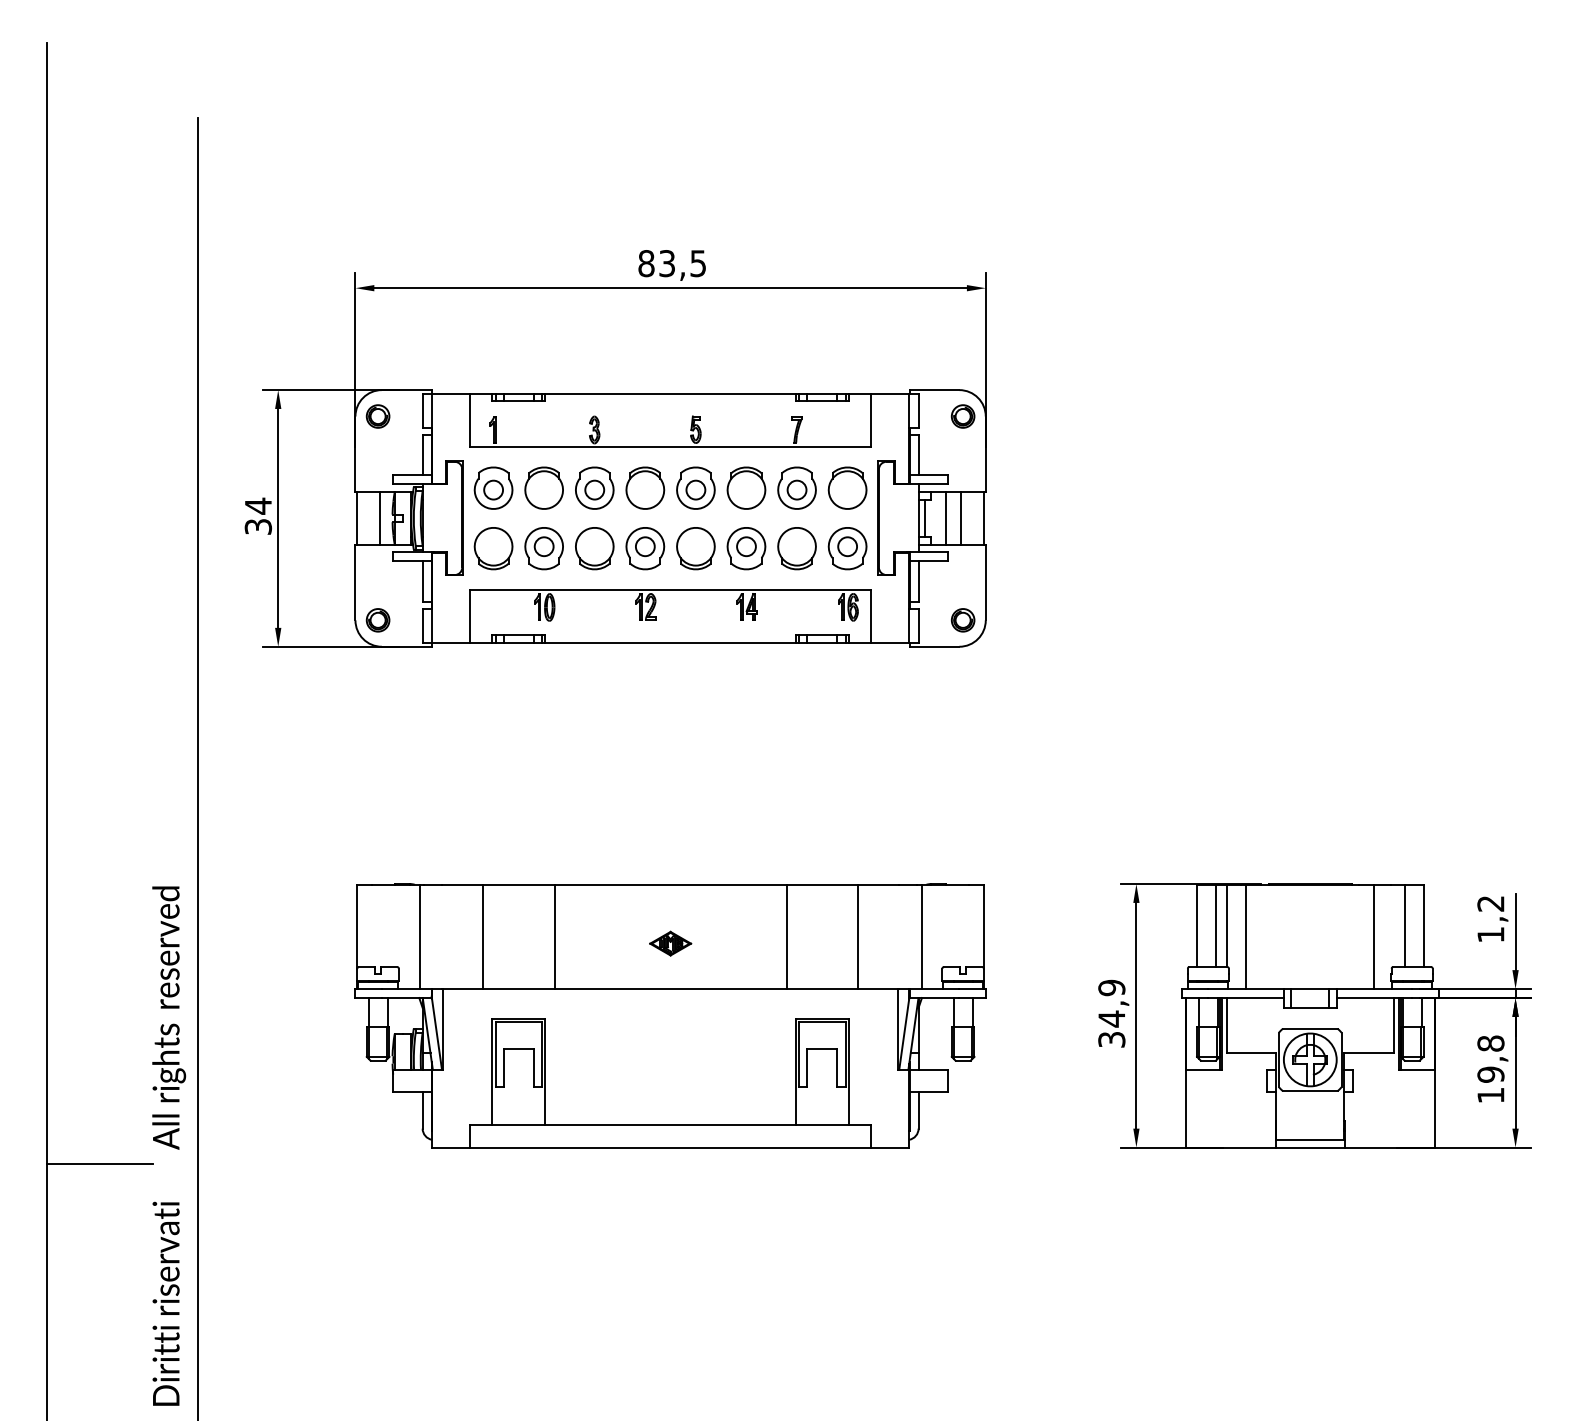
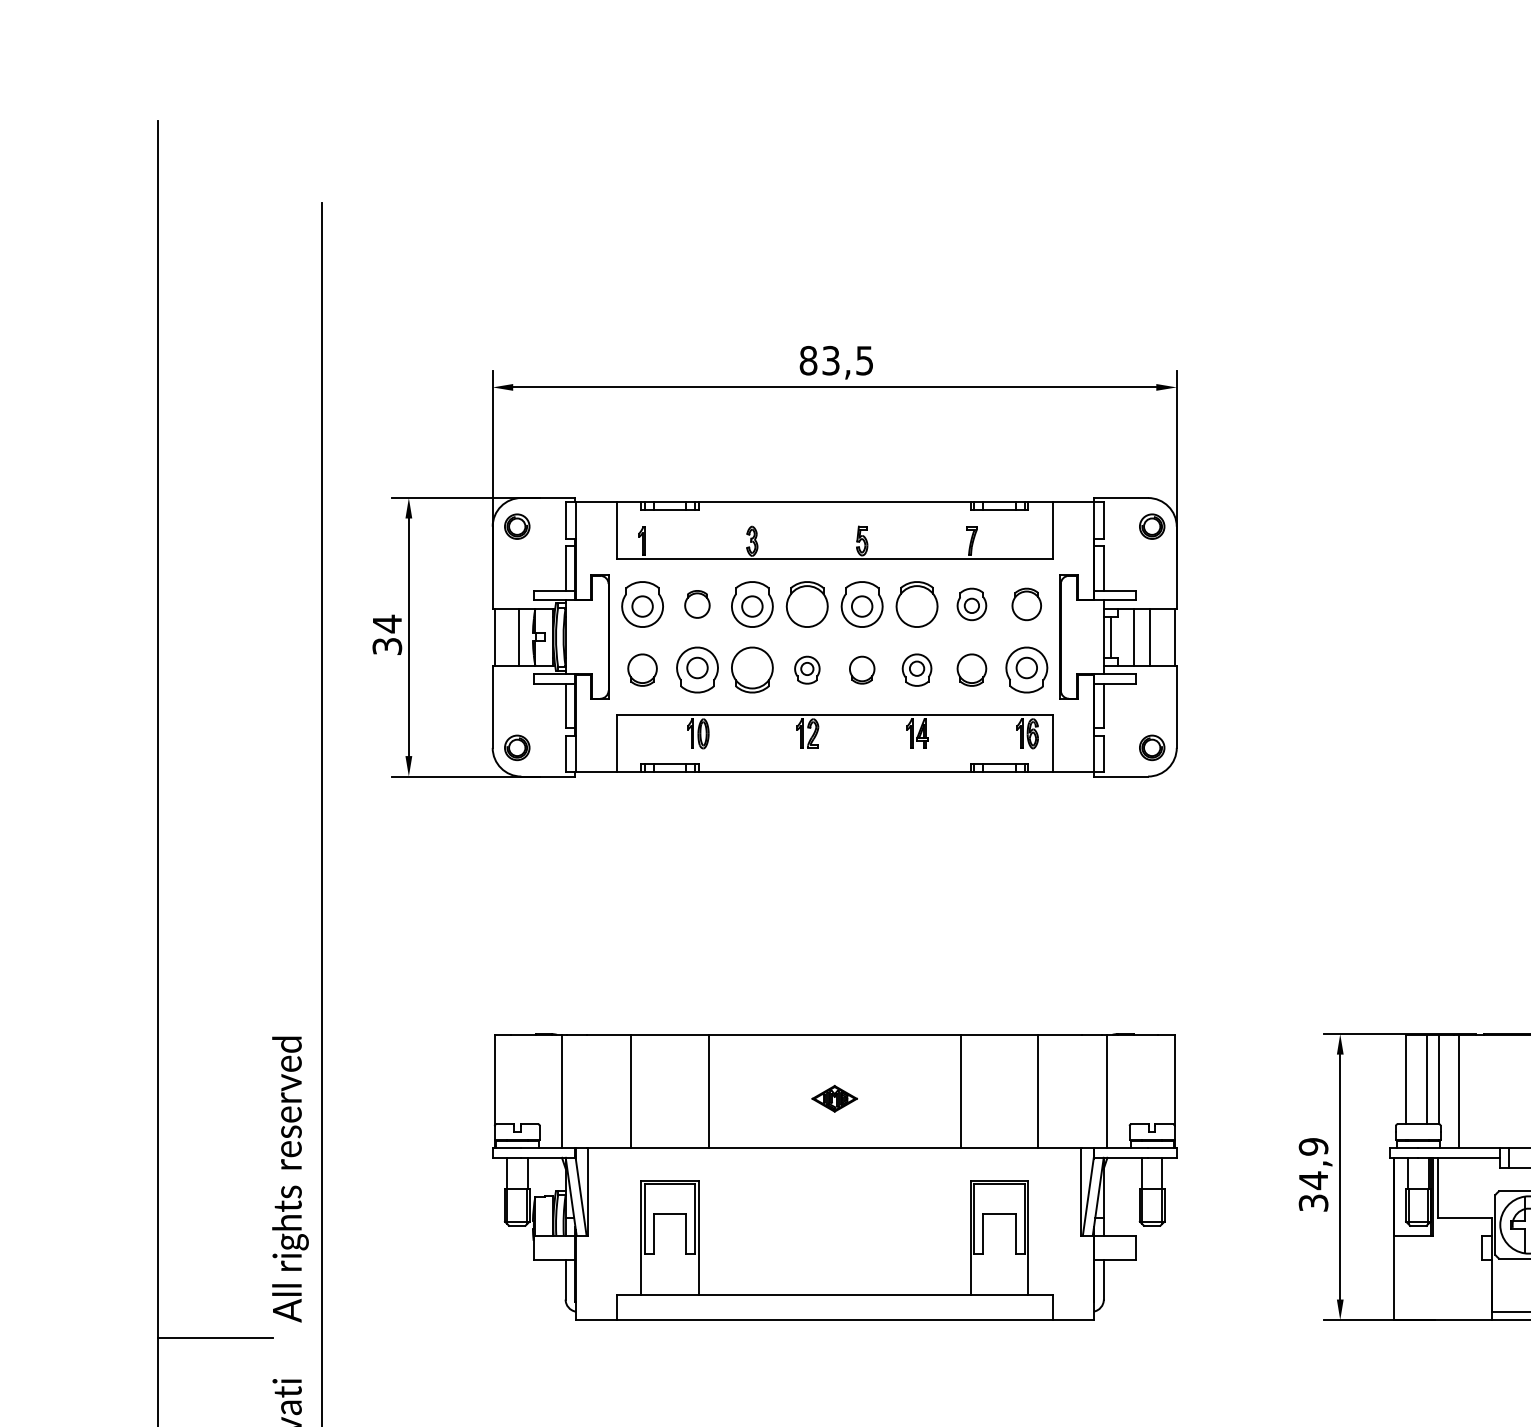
part: (543, 487) -> (696, 603), size x0.6
part: (796, 487) -> (971, 603), size x0.7
part: (847, 487) -> (1026, 603), size x0.7
part: (493, 548) -> (642, 669), size x0.7
part: (645, 548) -> (807, 669), size x0.6
part: (695, 548) -> (861, 669), size x0.6
part: (746, 548) -> (917, 669), size x0.7
part: (796, 548) -> (971, 669), size x0.7

